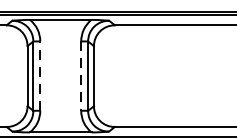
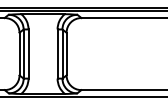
line: (40, 76) -> (28, 54), dashed -> solid
line: (81, 76) -> (57, 54), dashed -> solid

